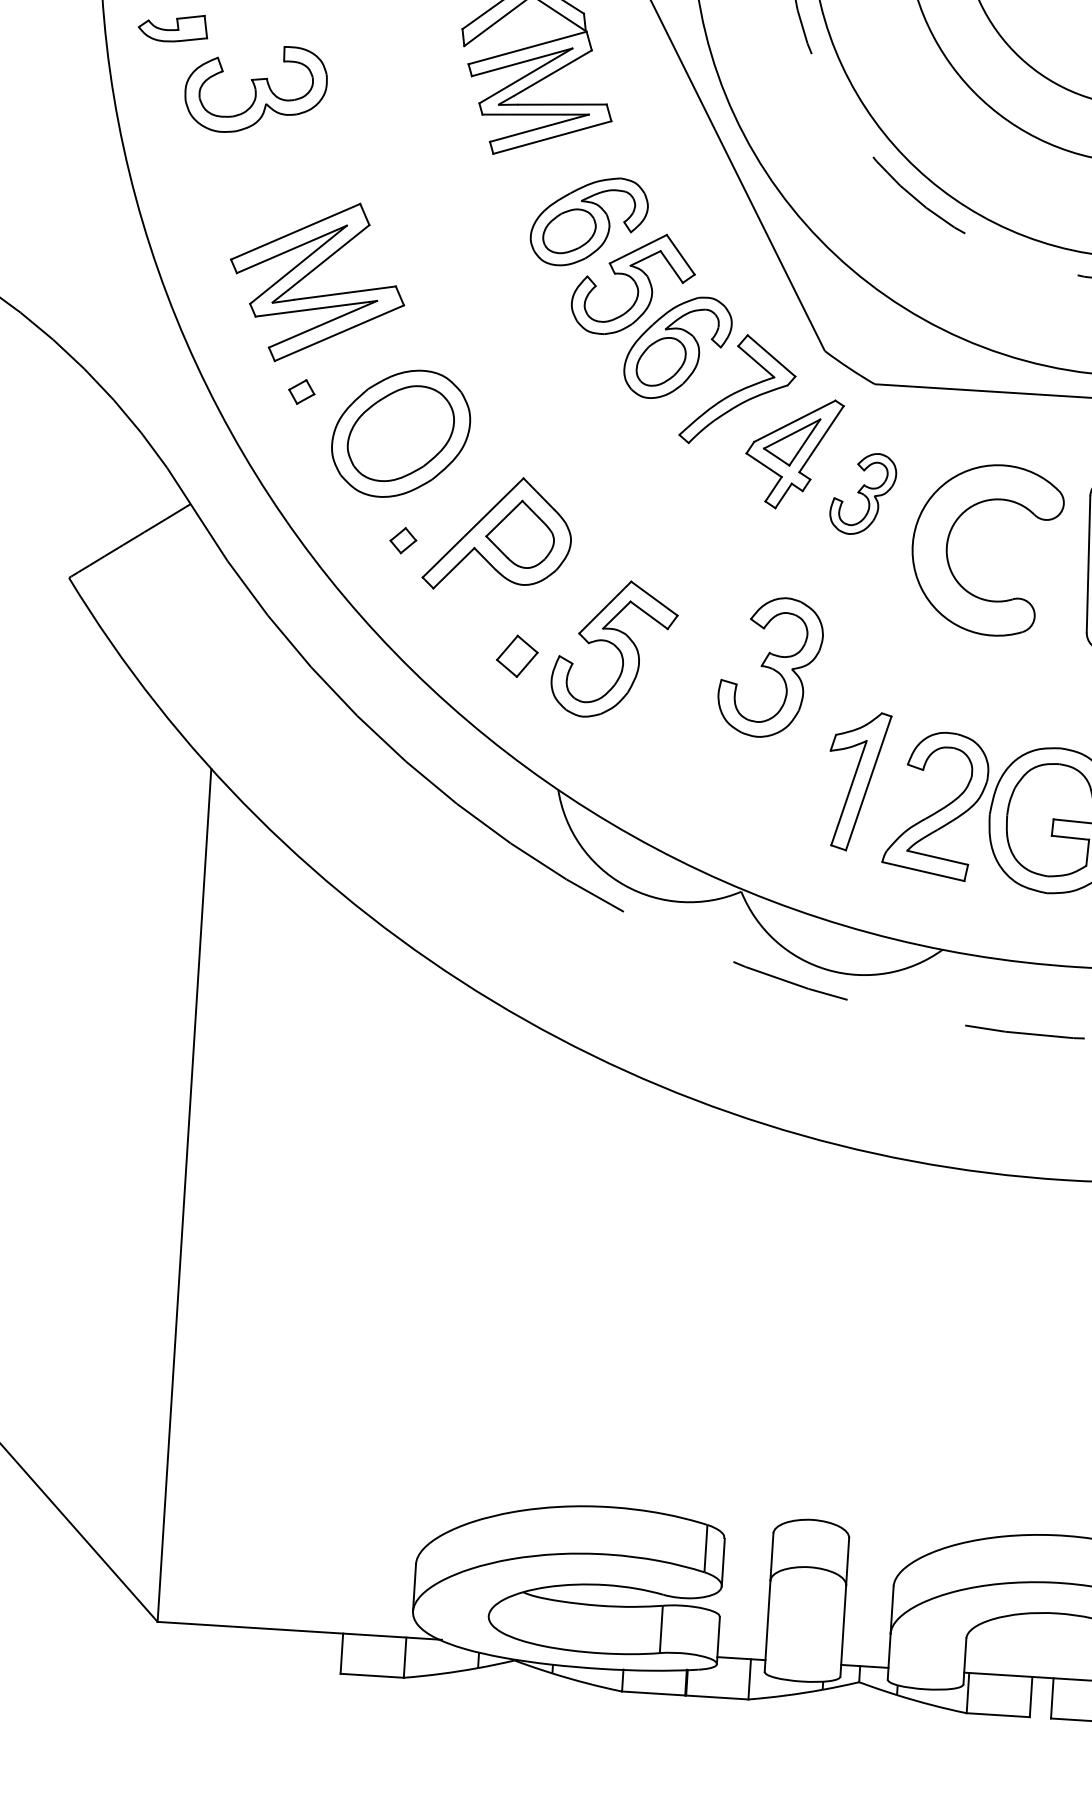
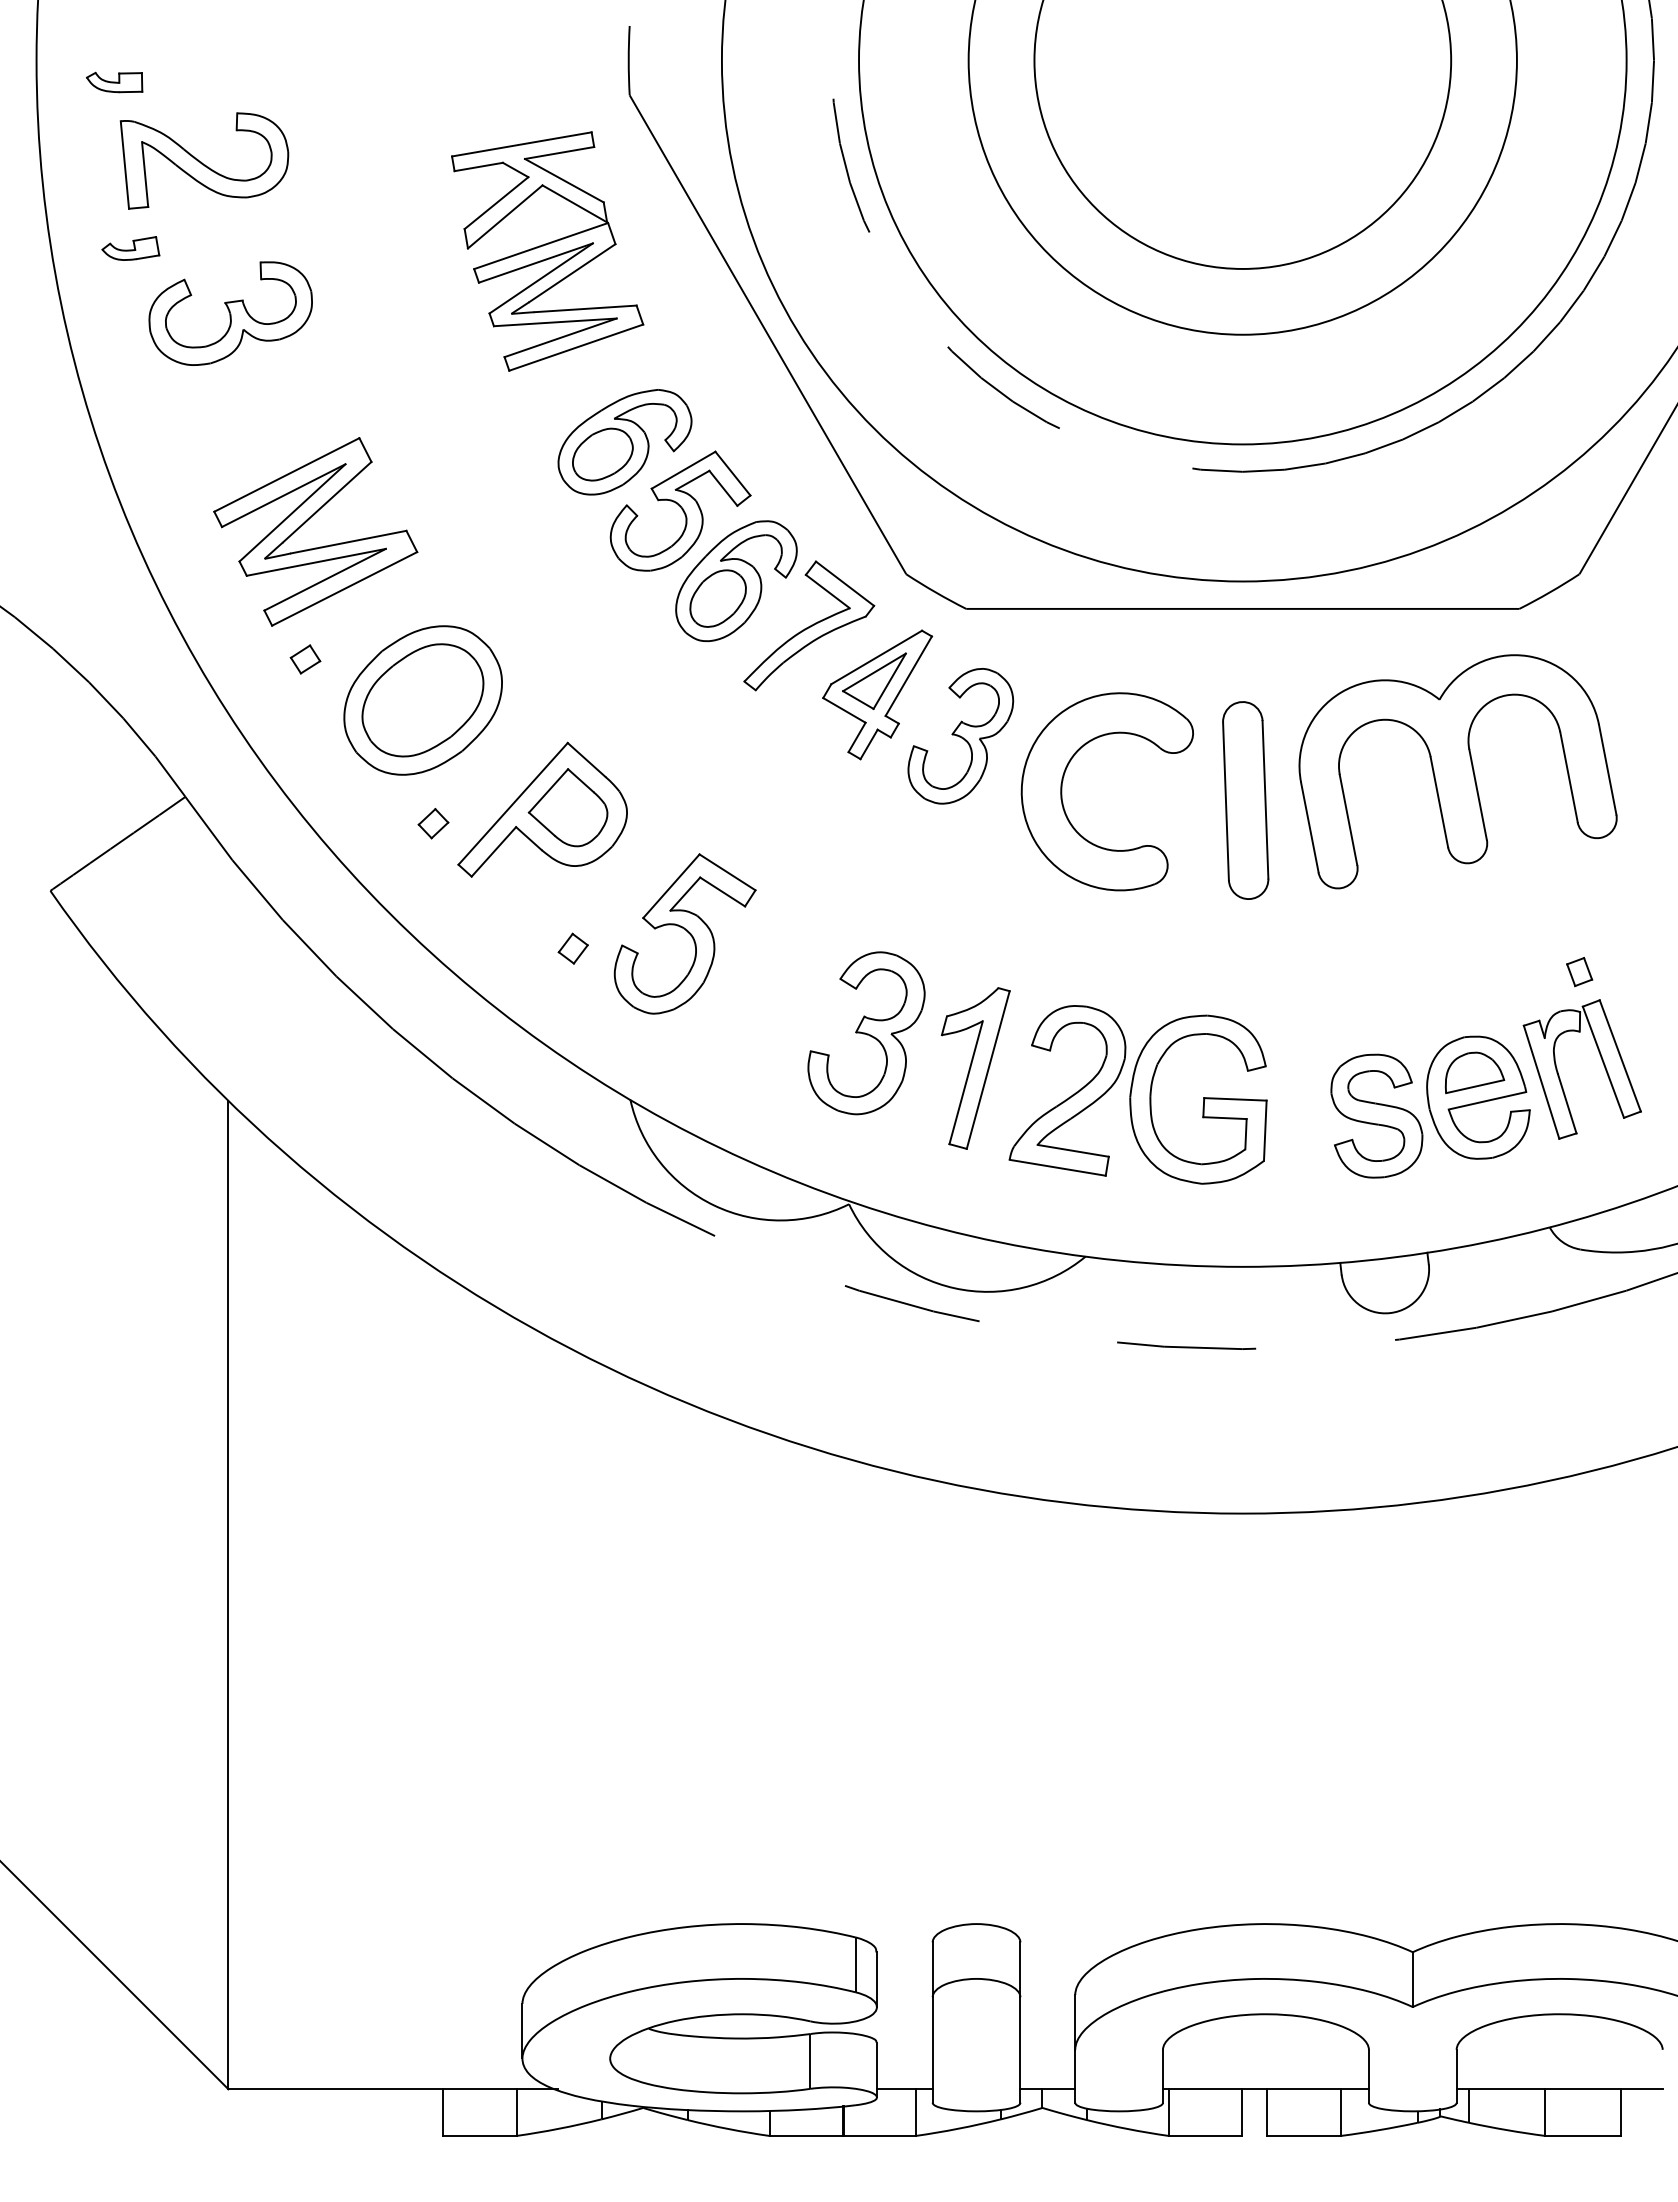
part: (173, 27) -> (130, 248), size x0.71
part: (862, 494) -> (960, 736), size x1.43
part: (516, 655) -> (572, 948), size x0.62
part: (770, 667) -> (866, 1033), moved

